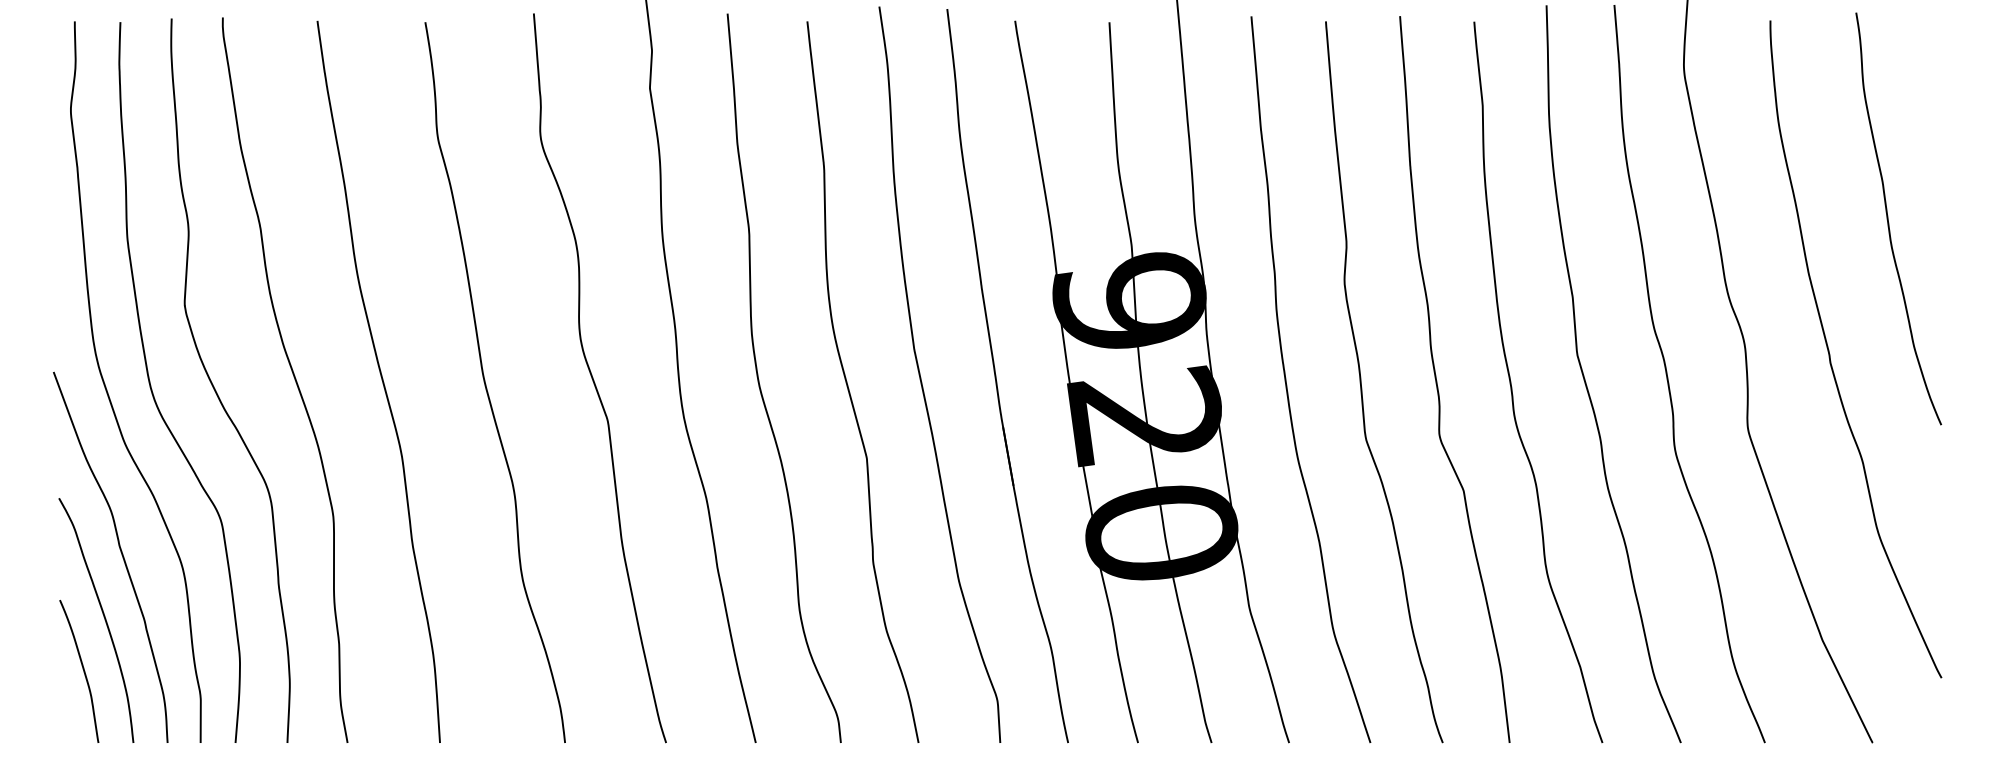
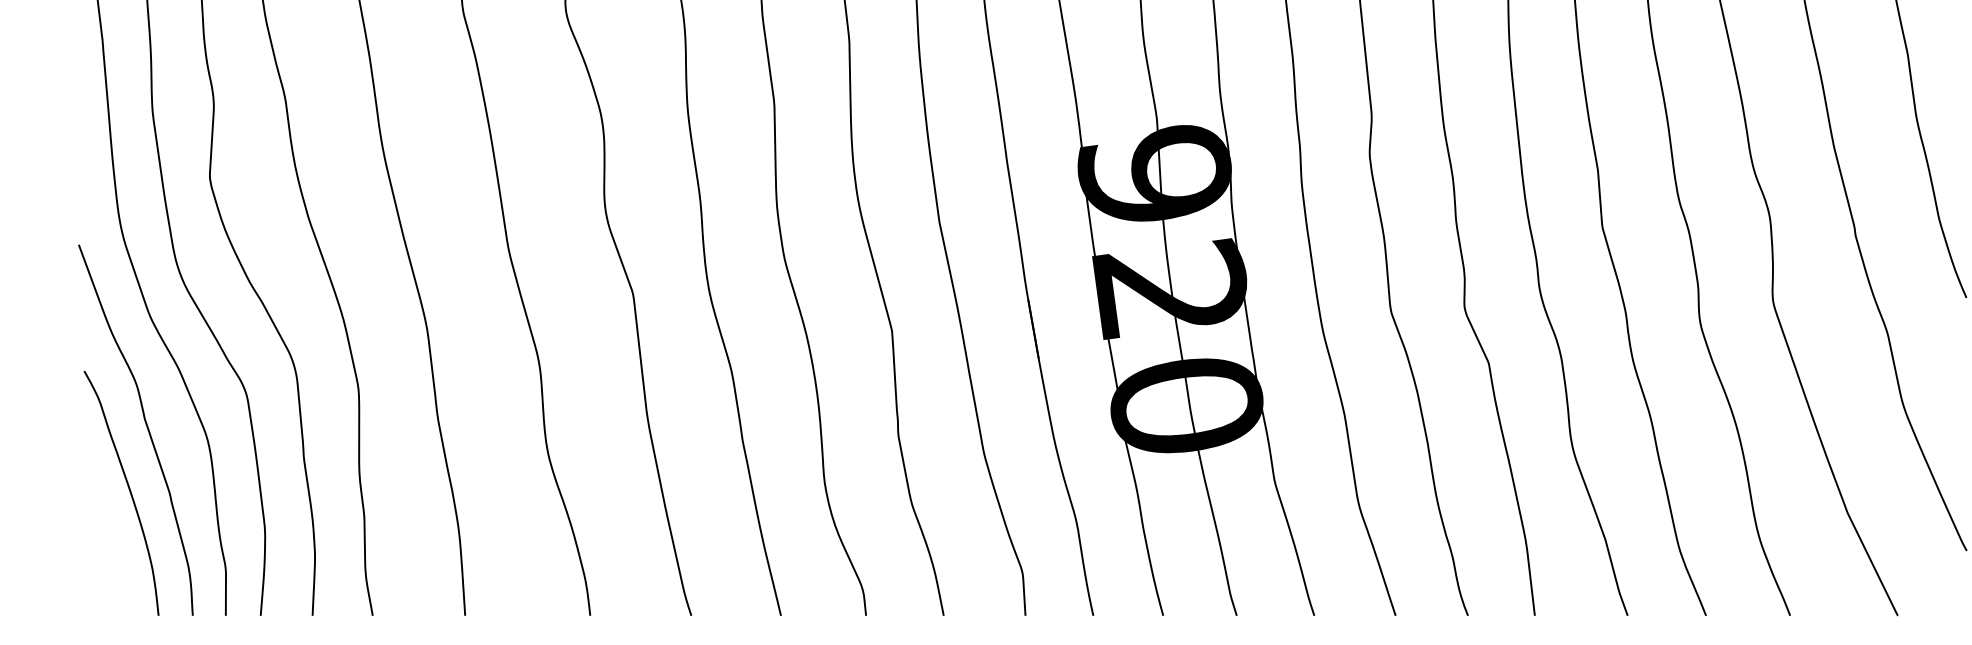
curve: (82, 669) -> (107, 542), removed

